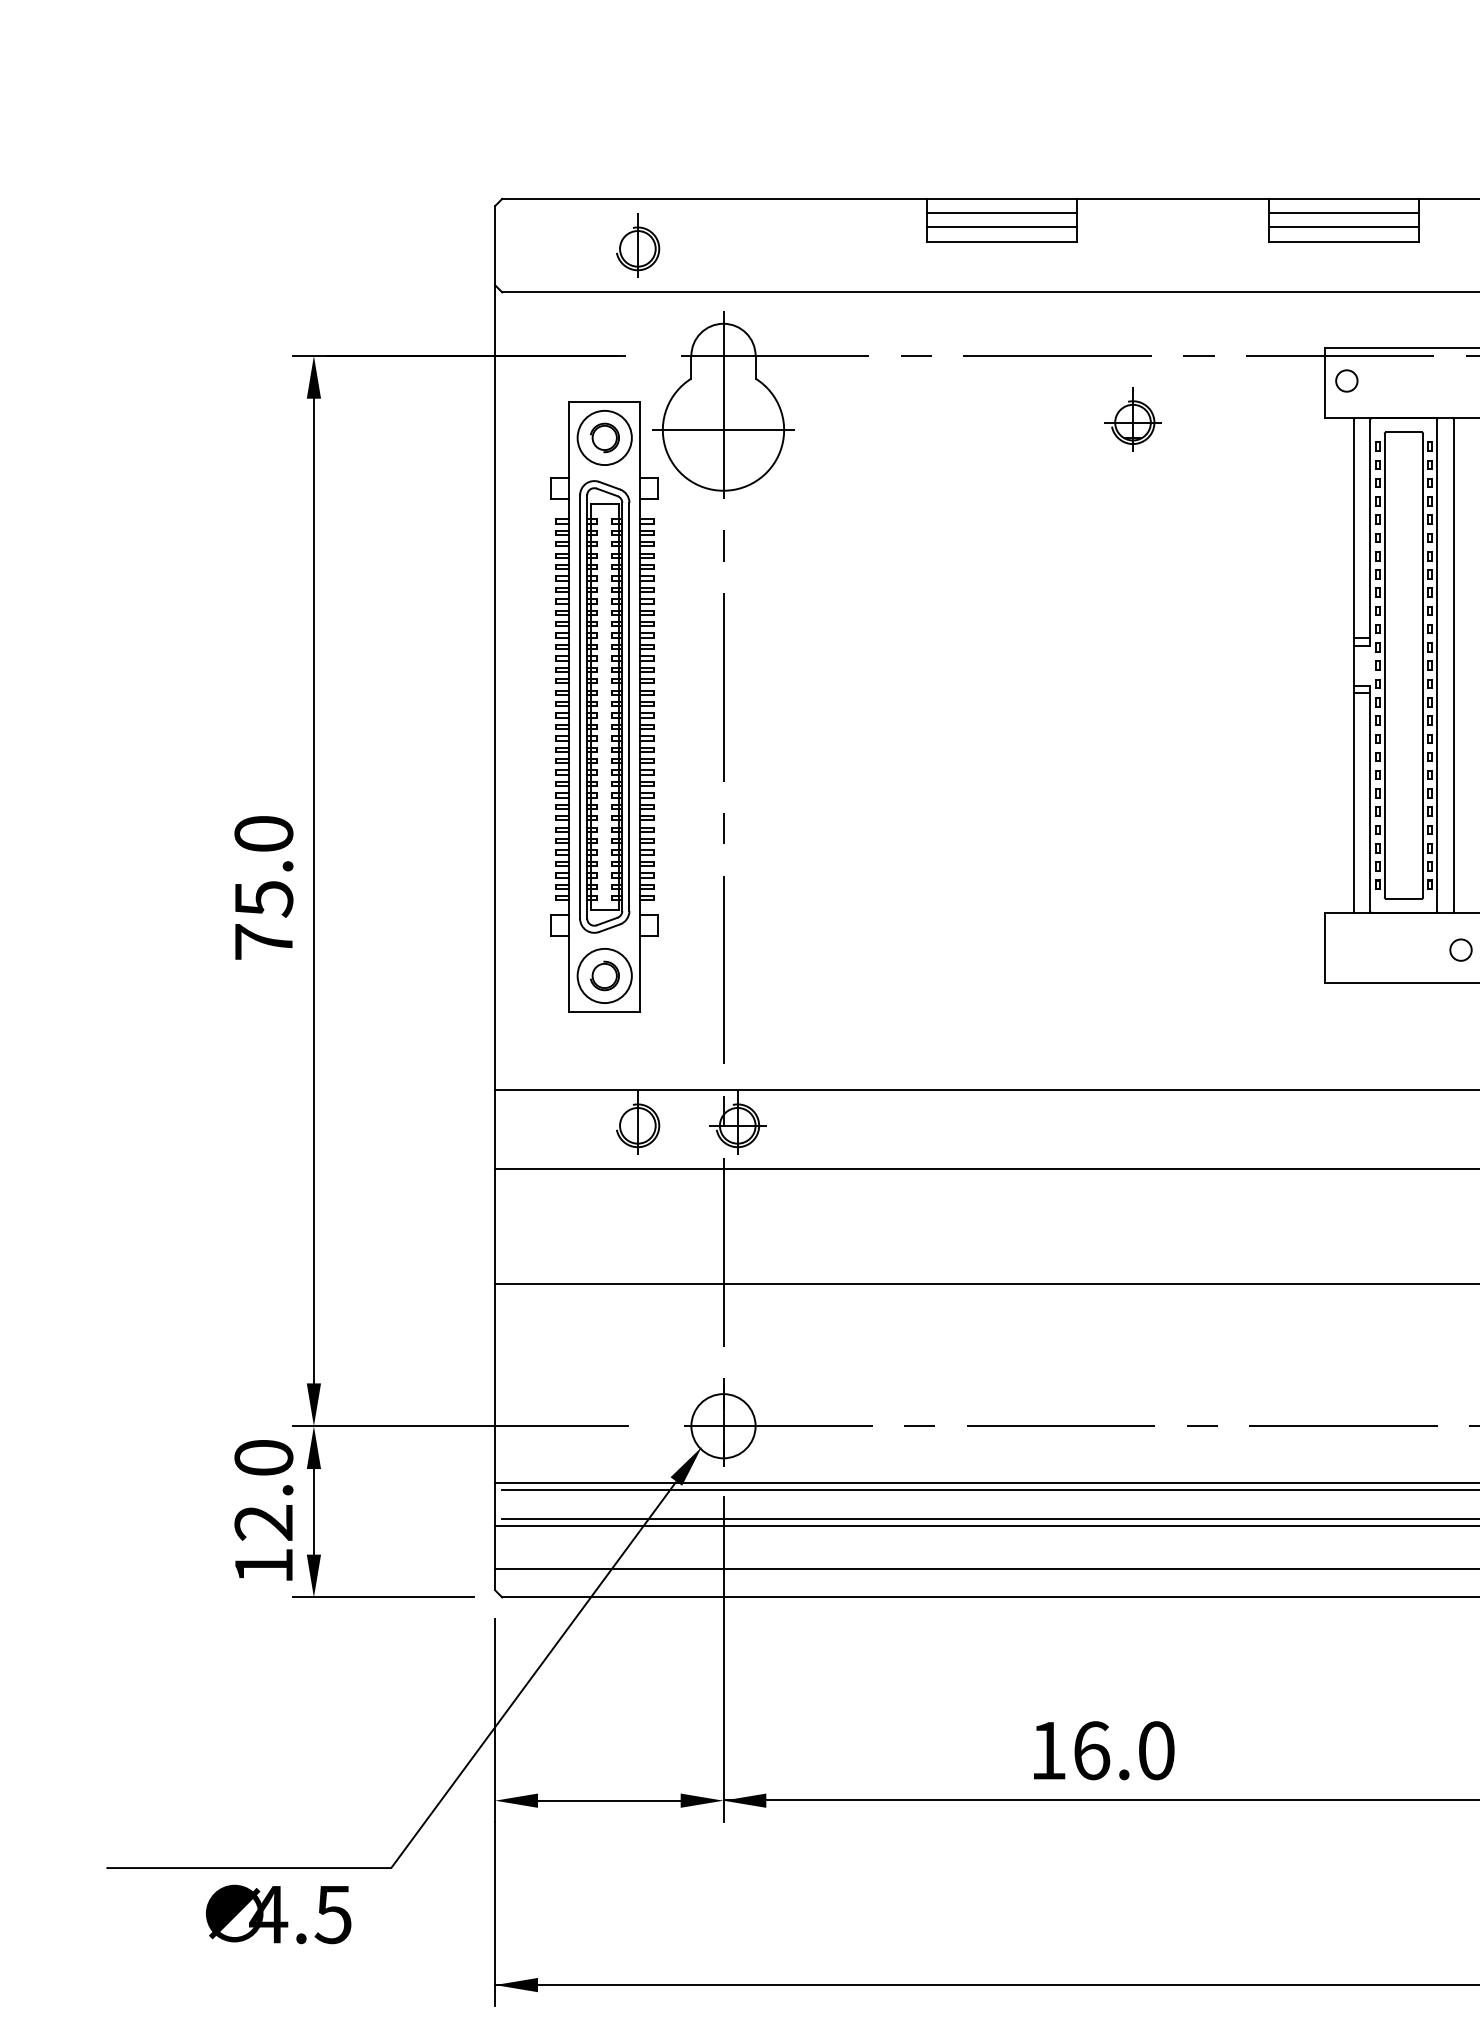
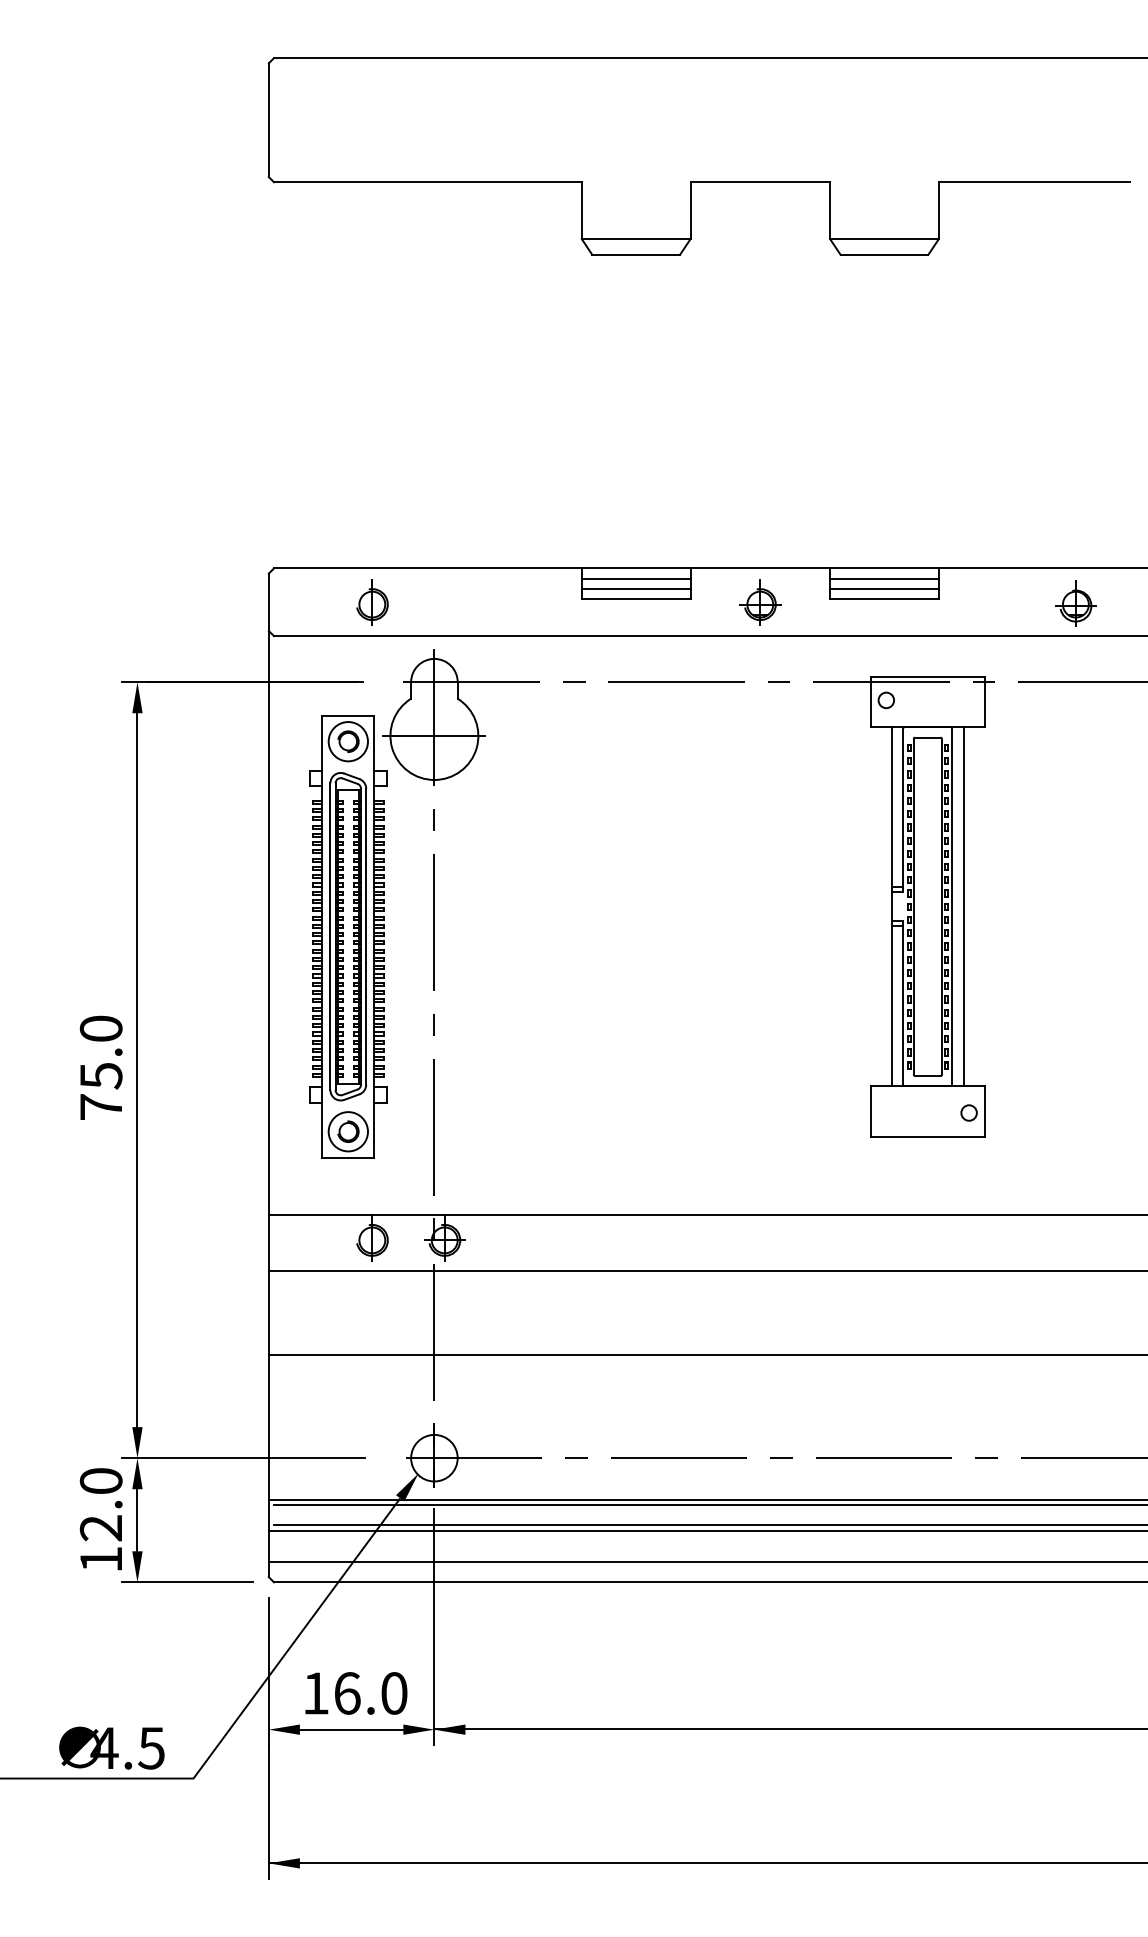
part: (1133, 419) -> (760, 602), moved
text: (1104, 1750) -> (356, 1693), moved
text: (278, 1913) -> (111, 1747), moved

